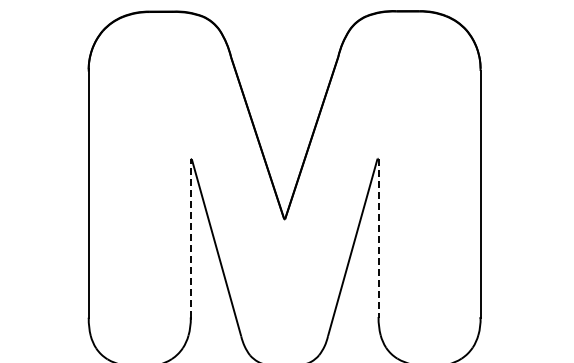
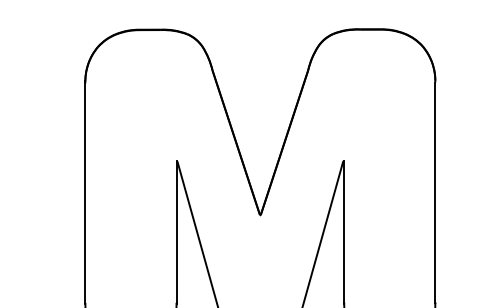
line: (190, 238) -> (176, 232), dashed -> solid
line: (378, 238) -> (344, 232), dashed -> solid

